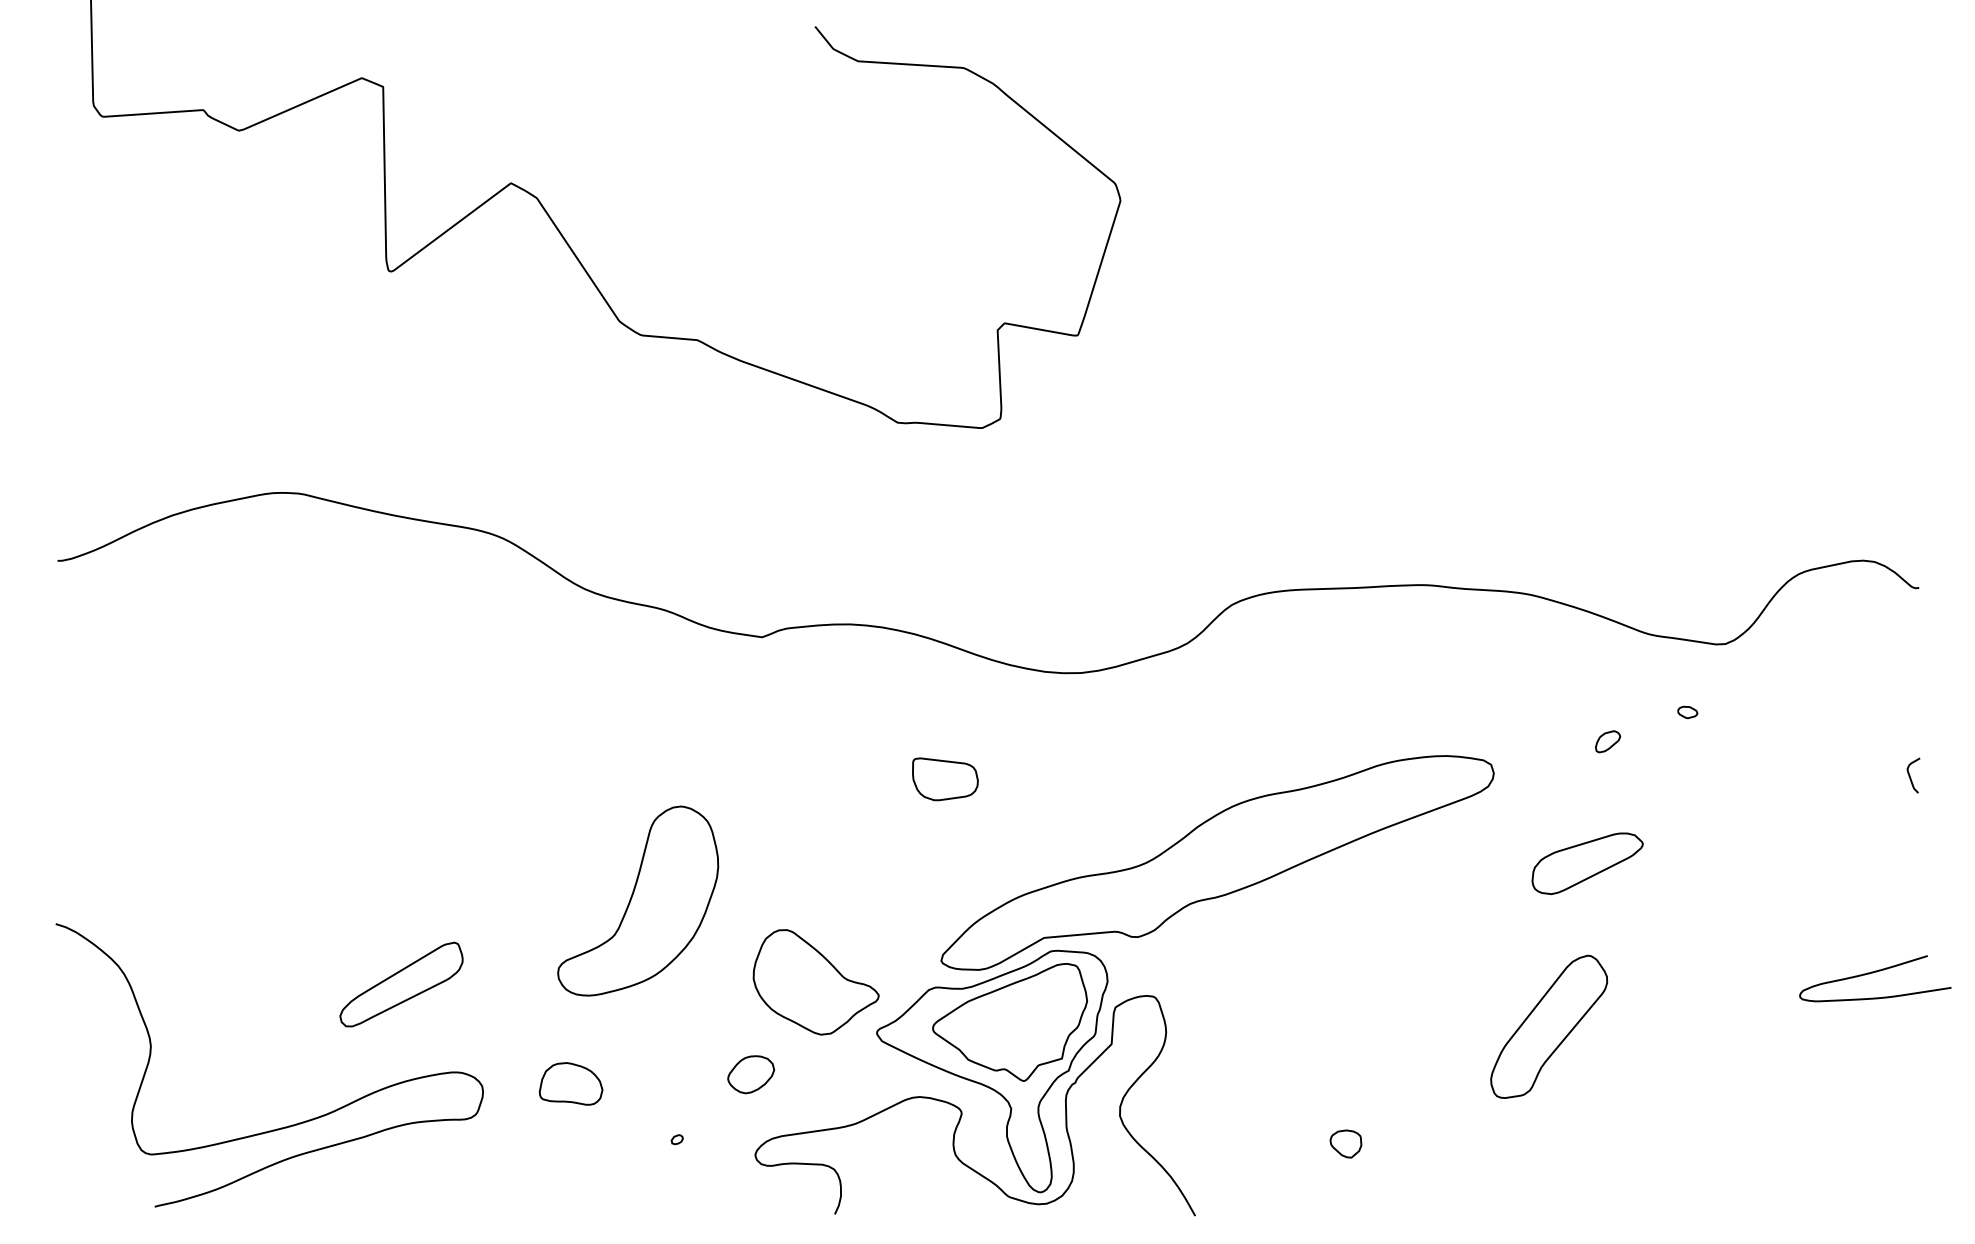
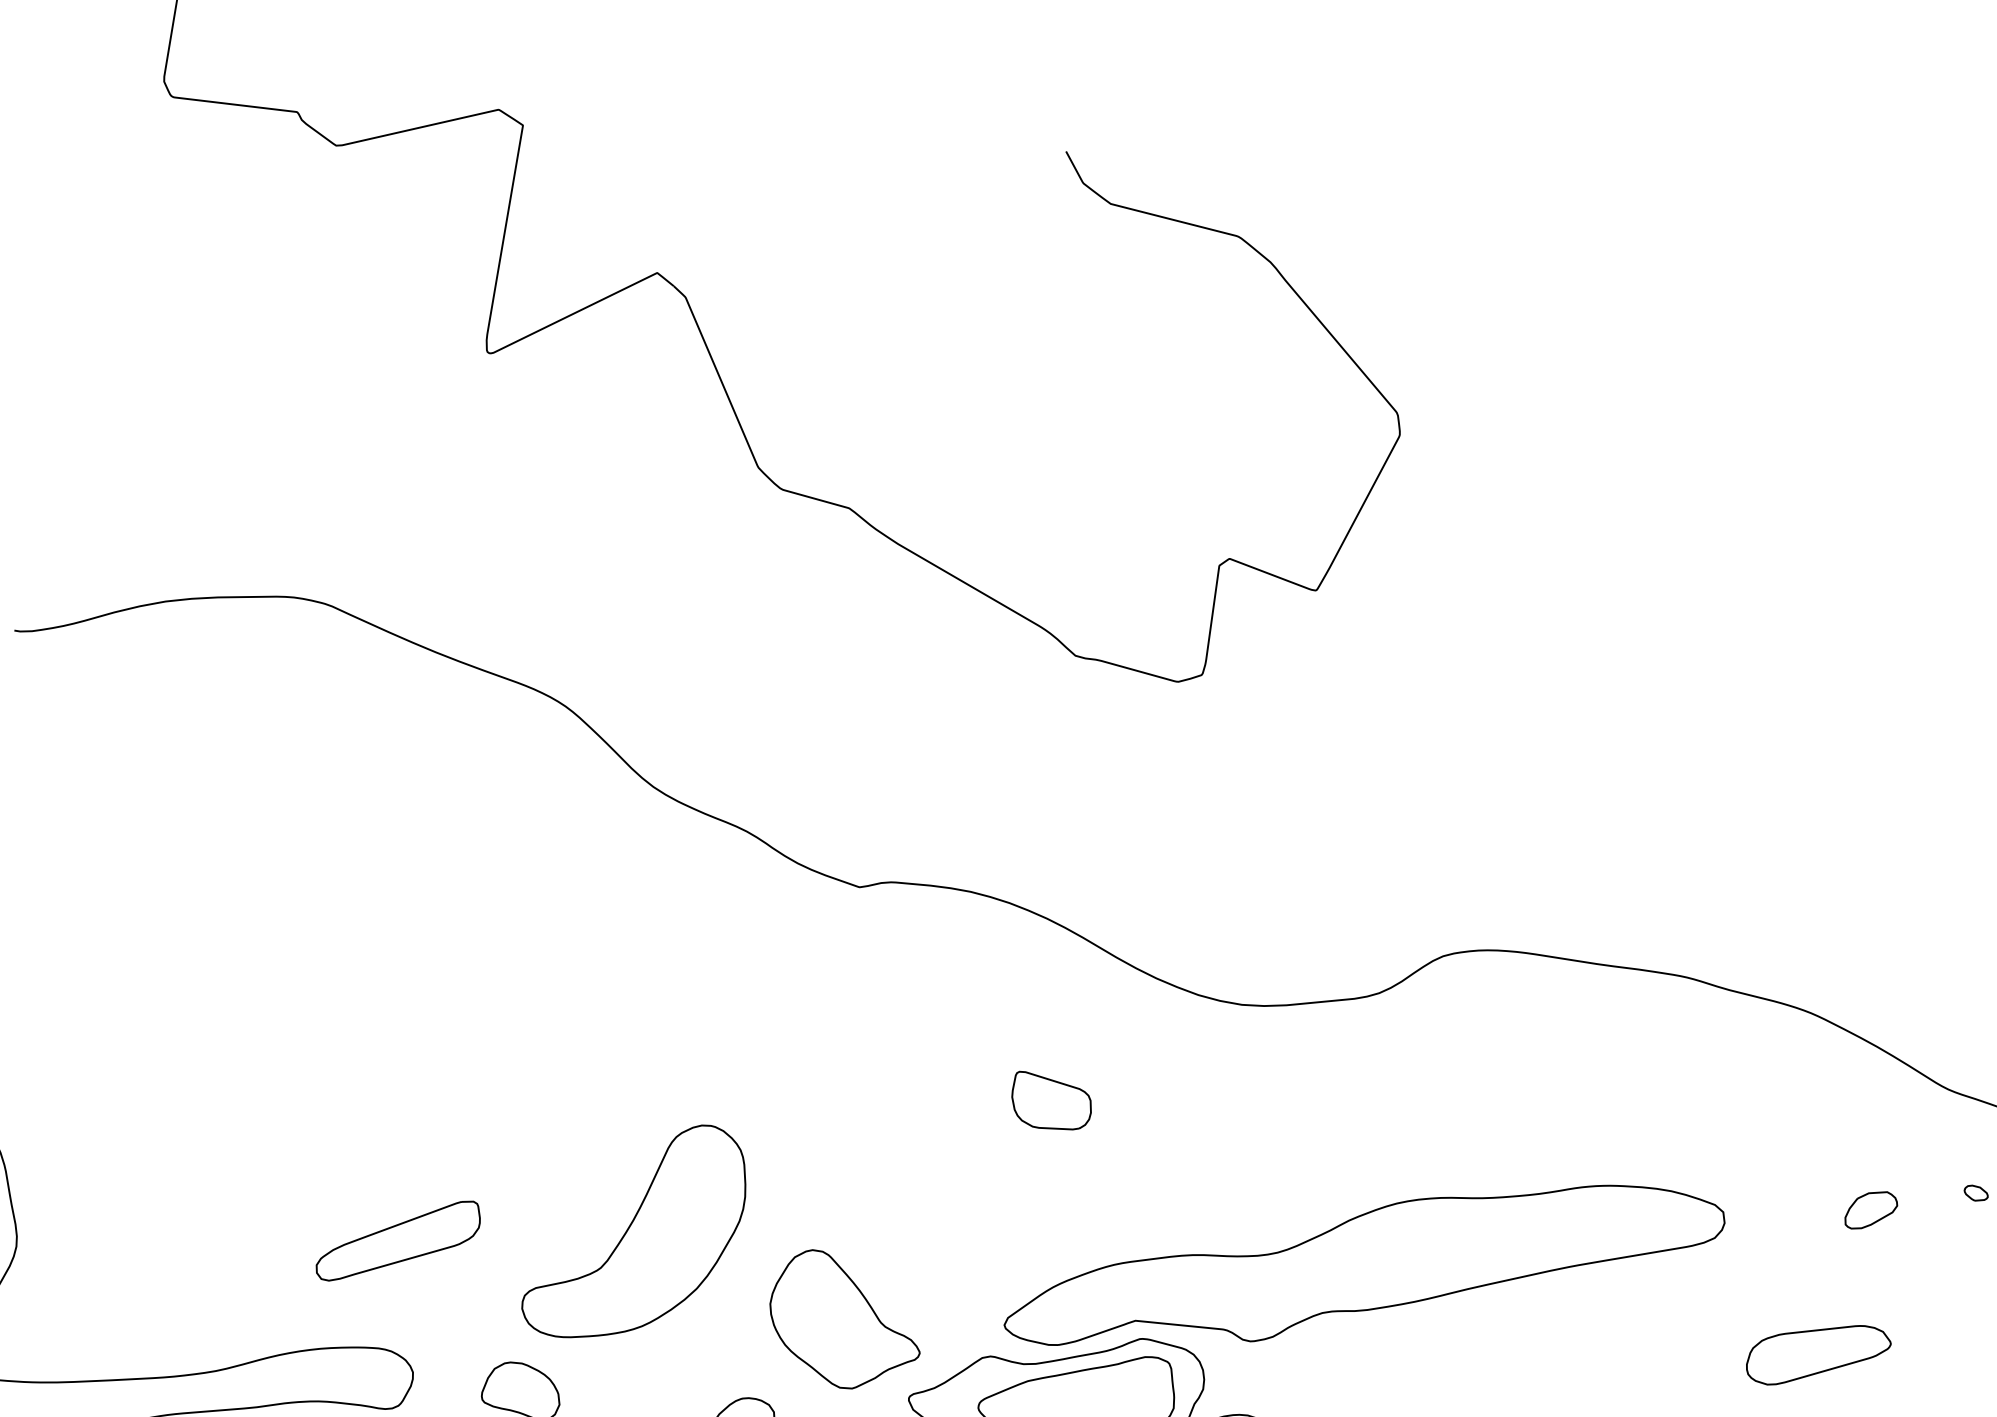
part: (1608, 741) -> (1872, 1210), size x1.6
part: (638, 900) -> (637, 1231), moved
part: (401, 984) -> (398, 1240), moved

